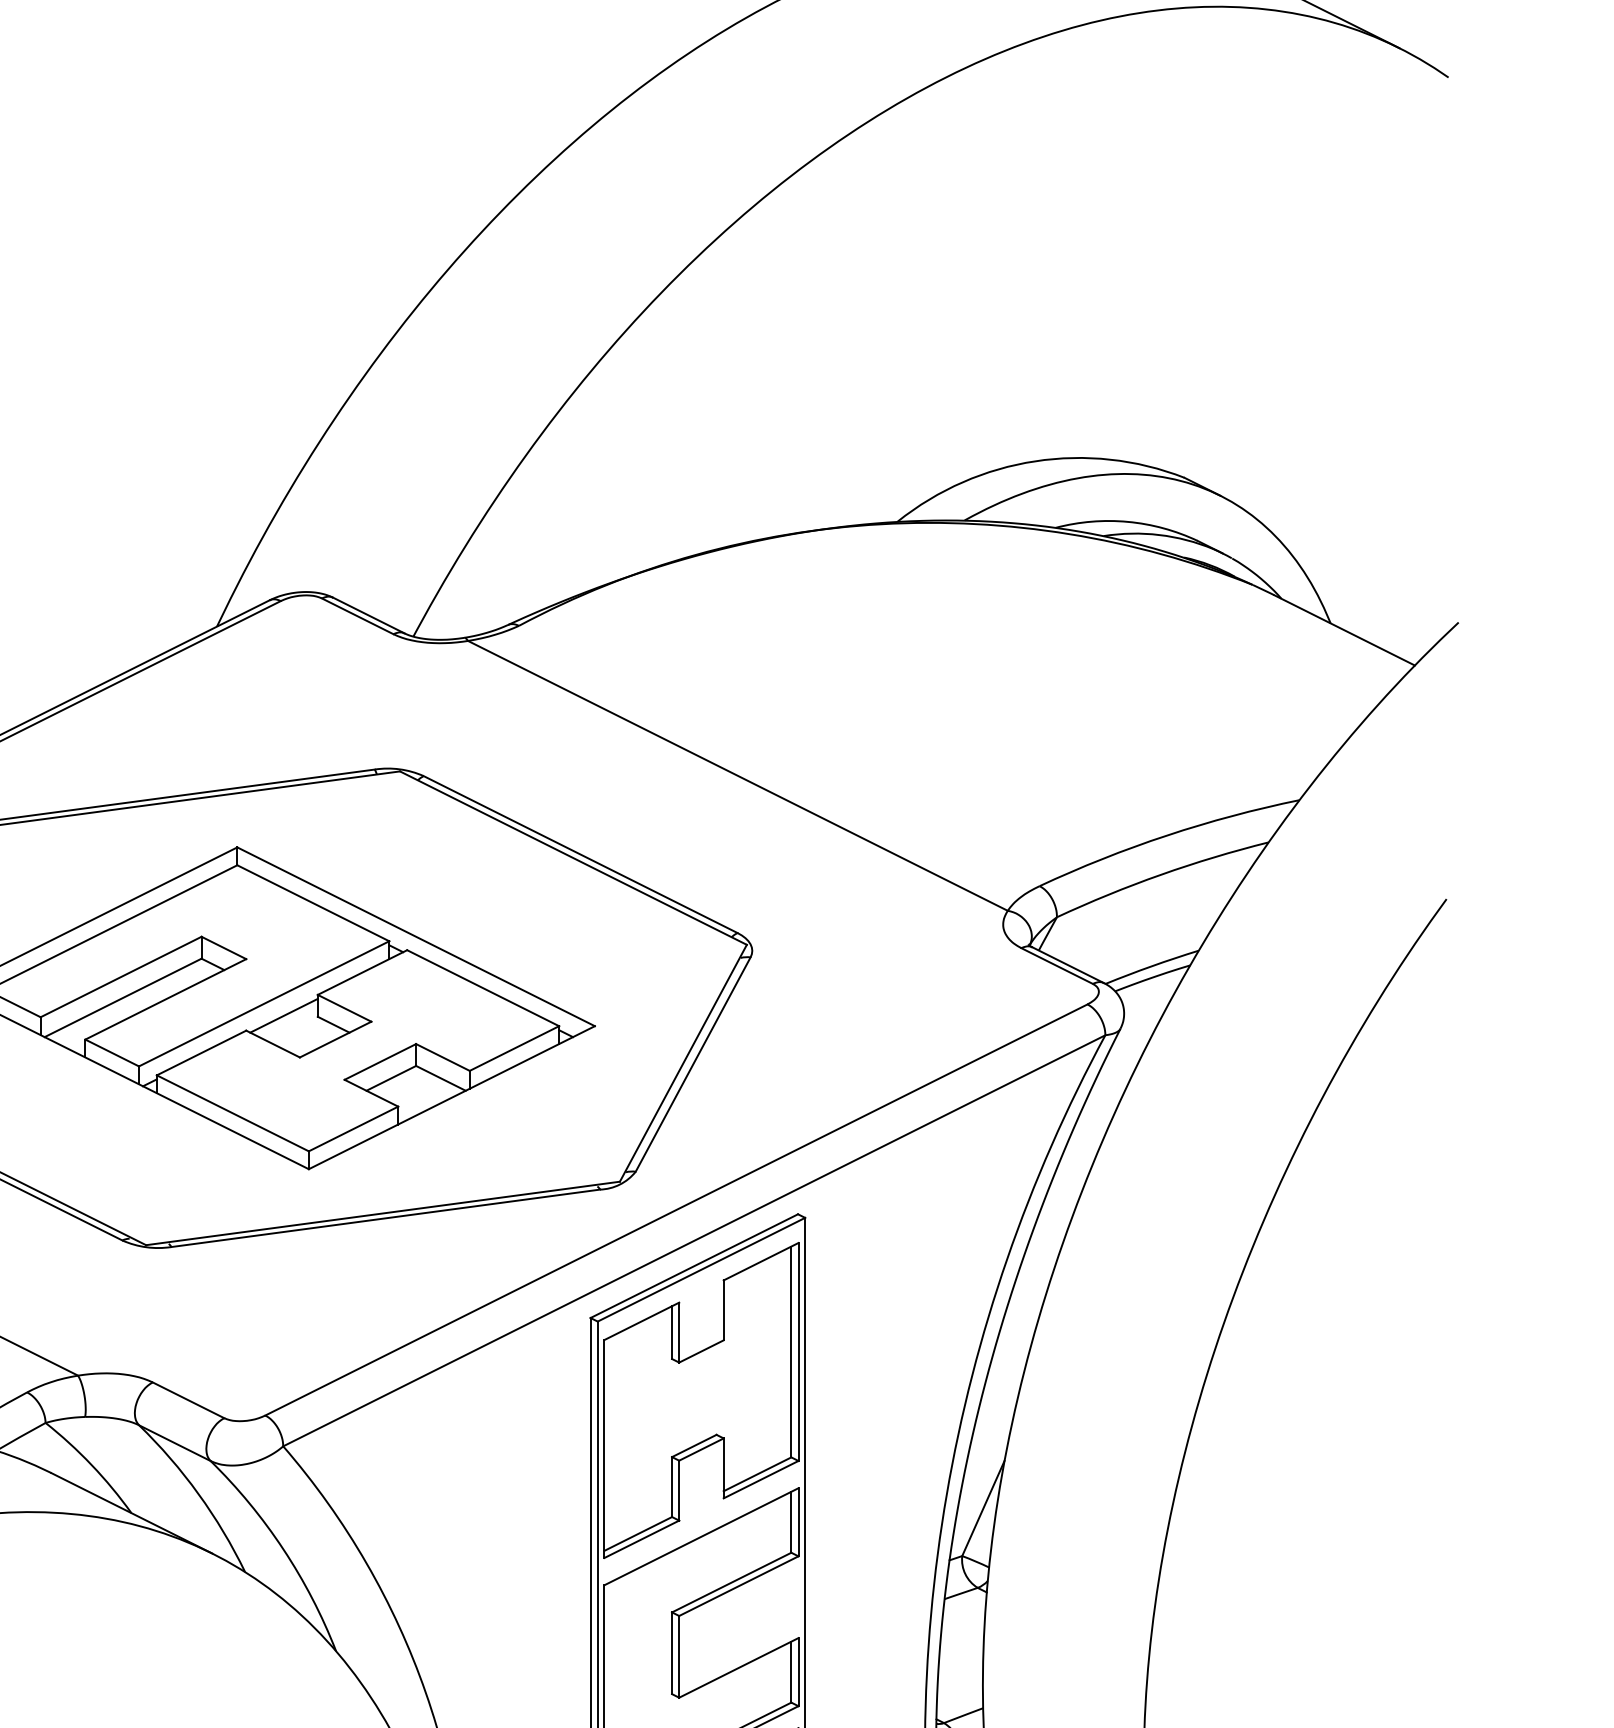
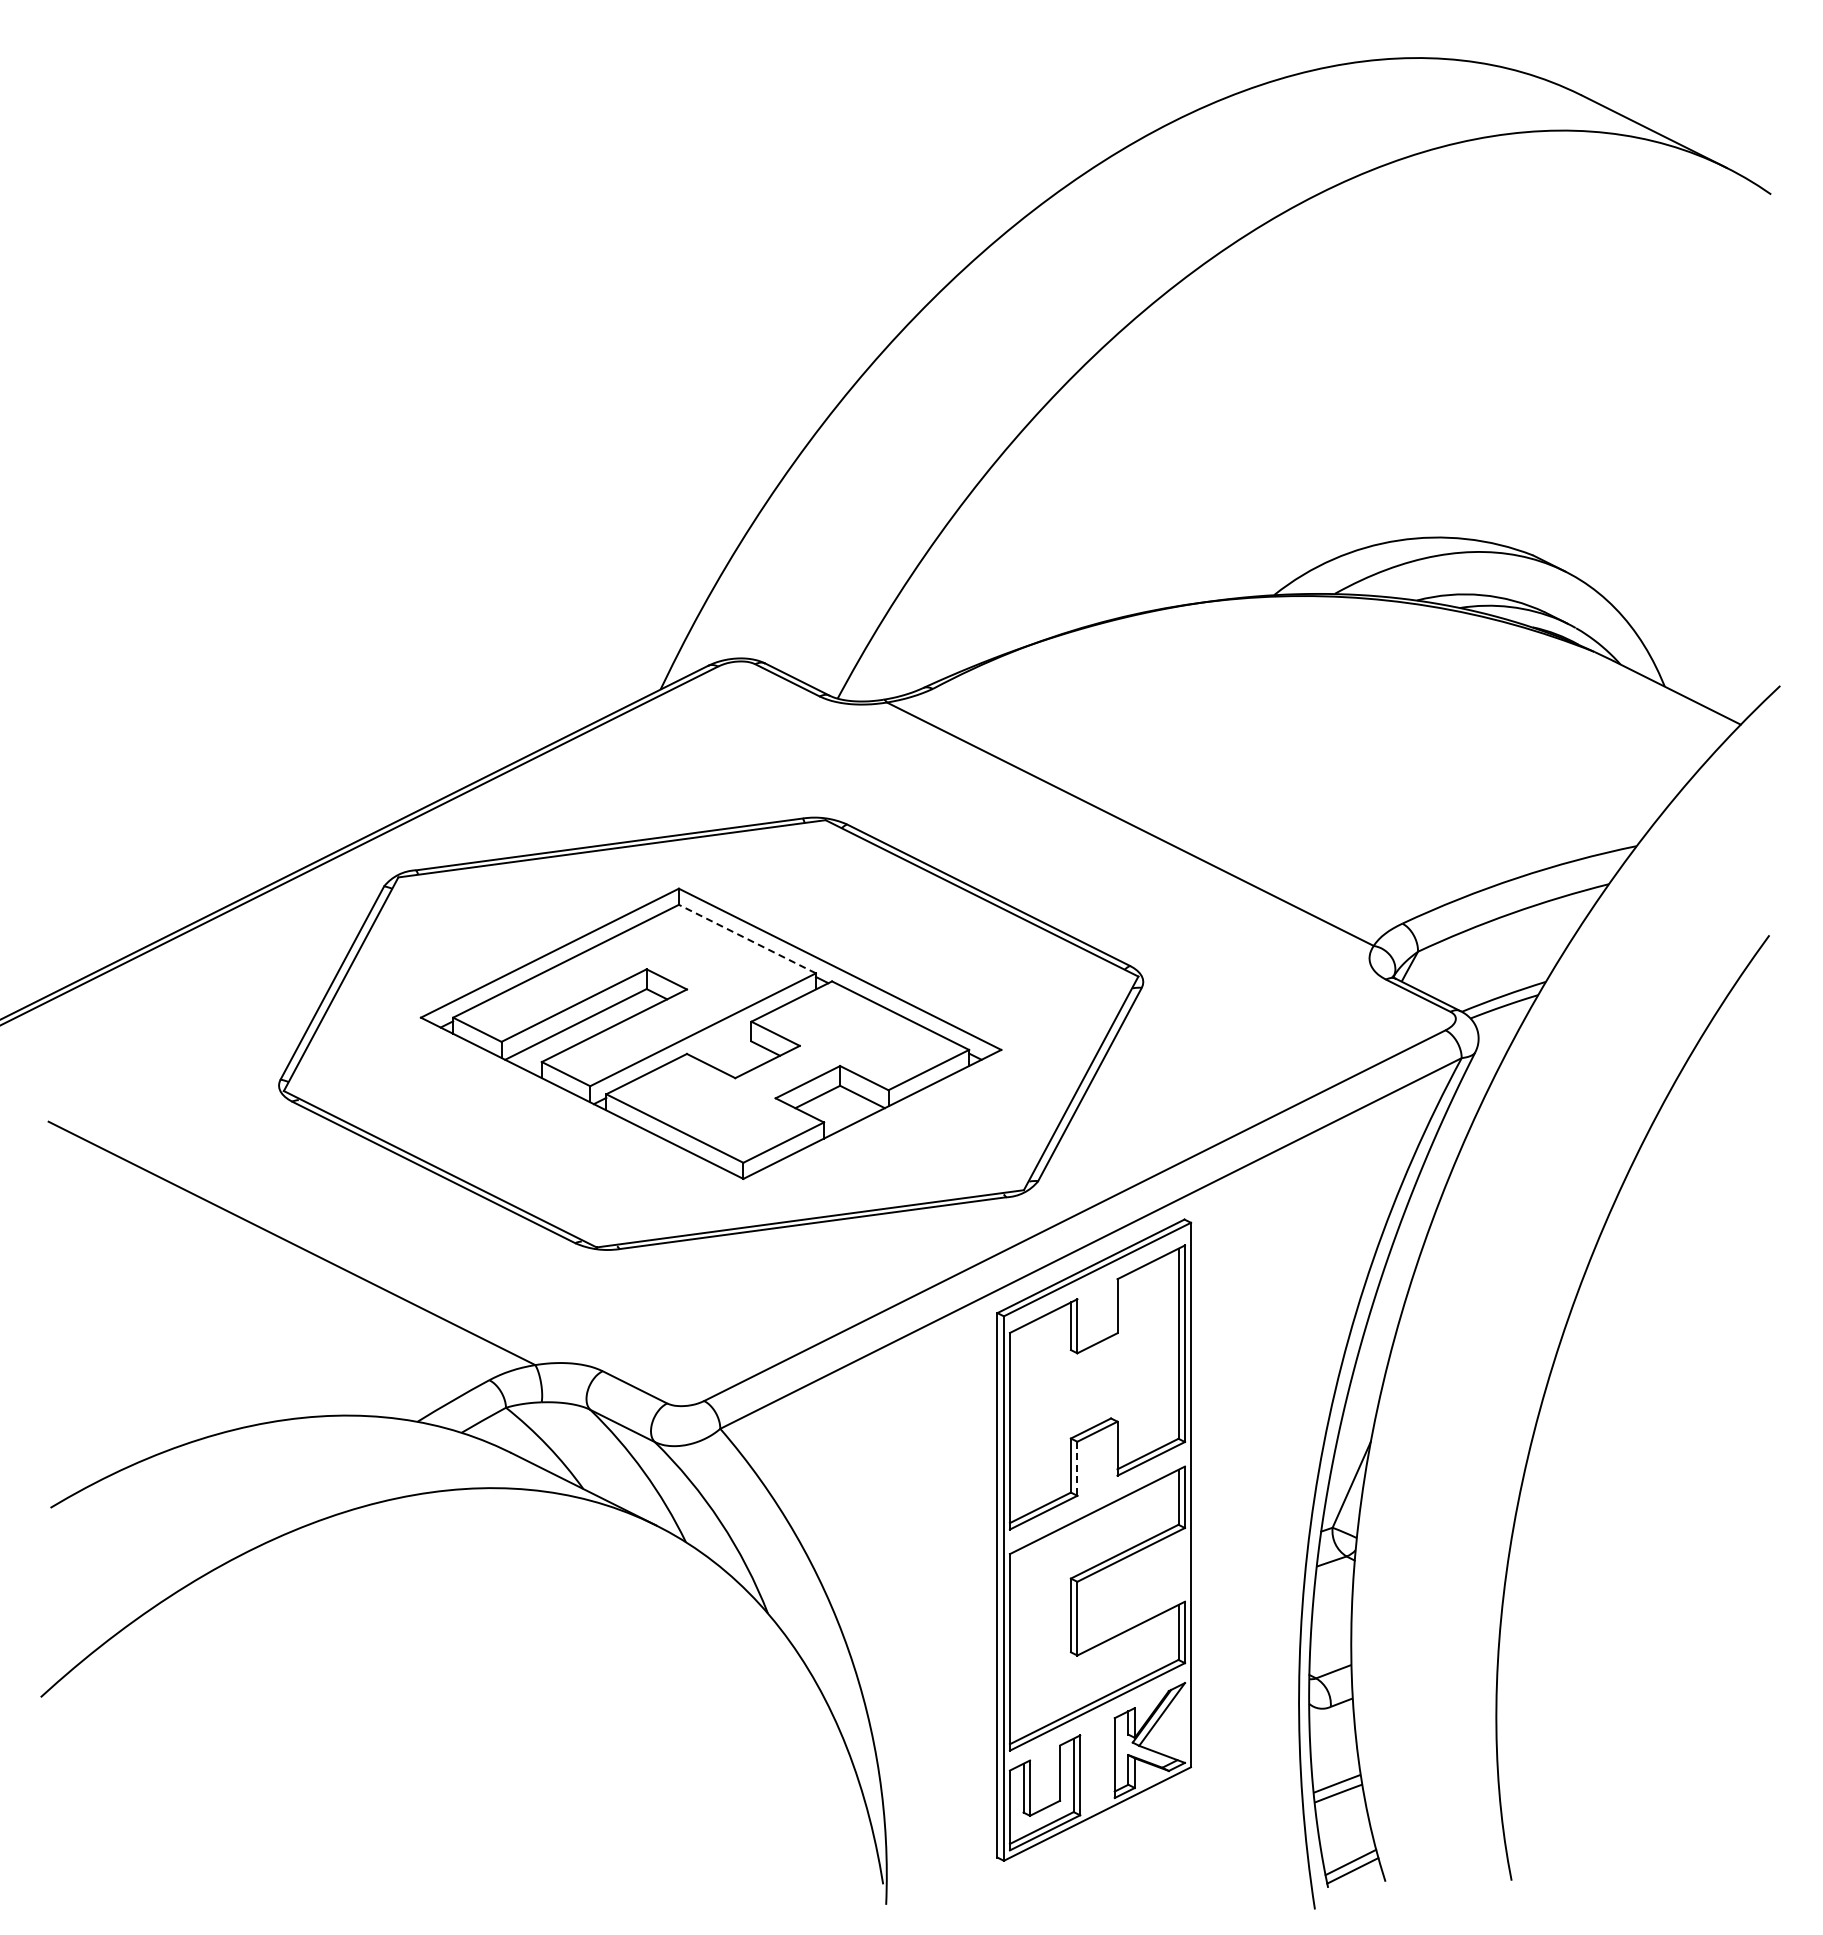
line: (313, 903) -> (747, 939), solid -> dashed
line: (283, 1015) -> (720, 1040), removed
line: (679, 1491) -> (1077, 1469), solid -> dashed

